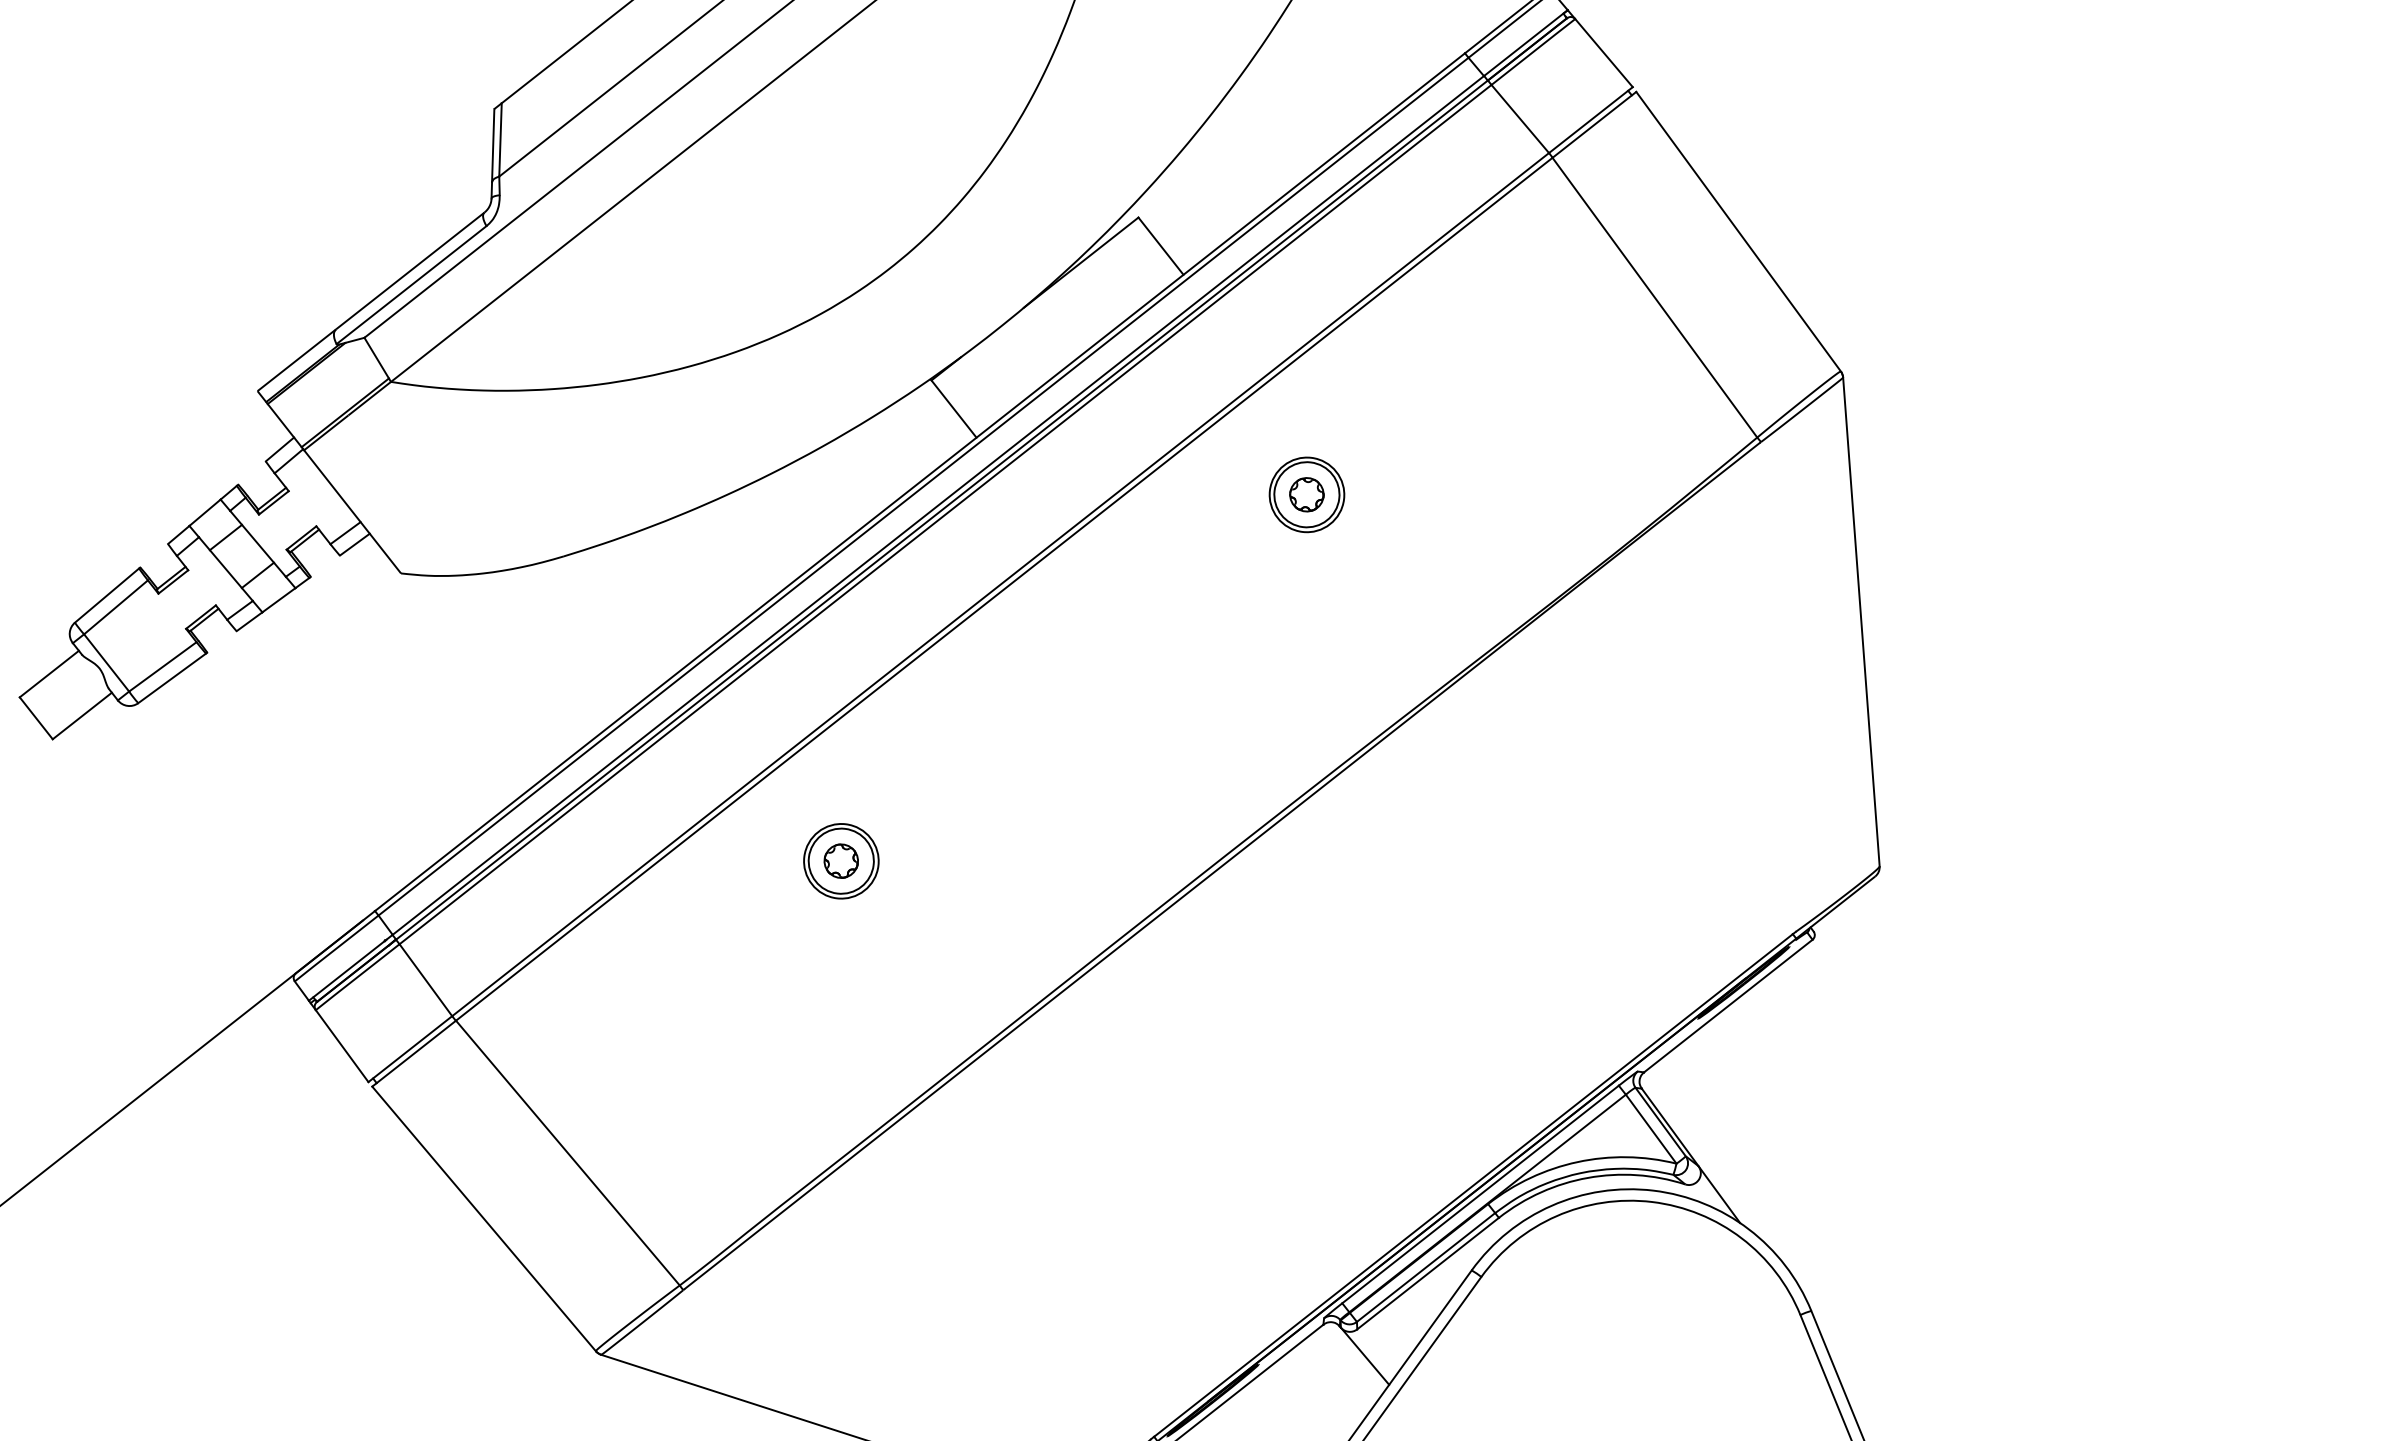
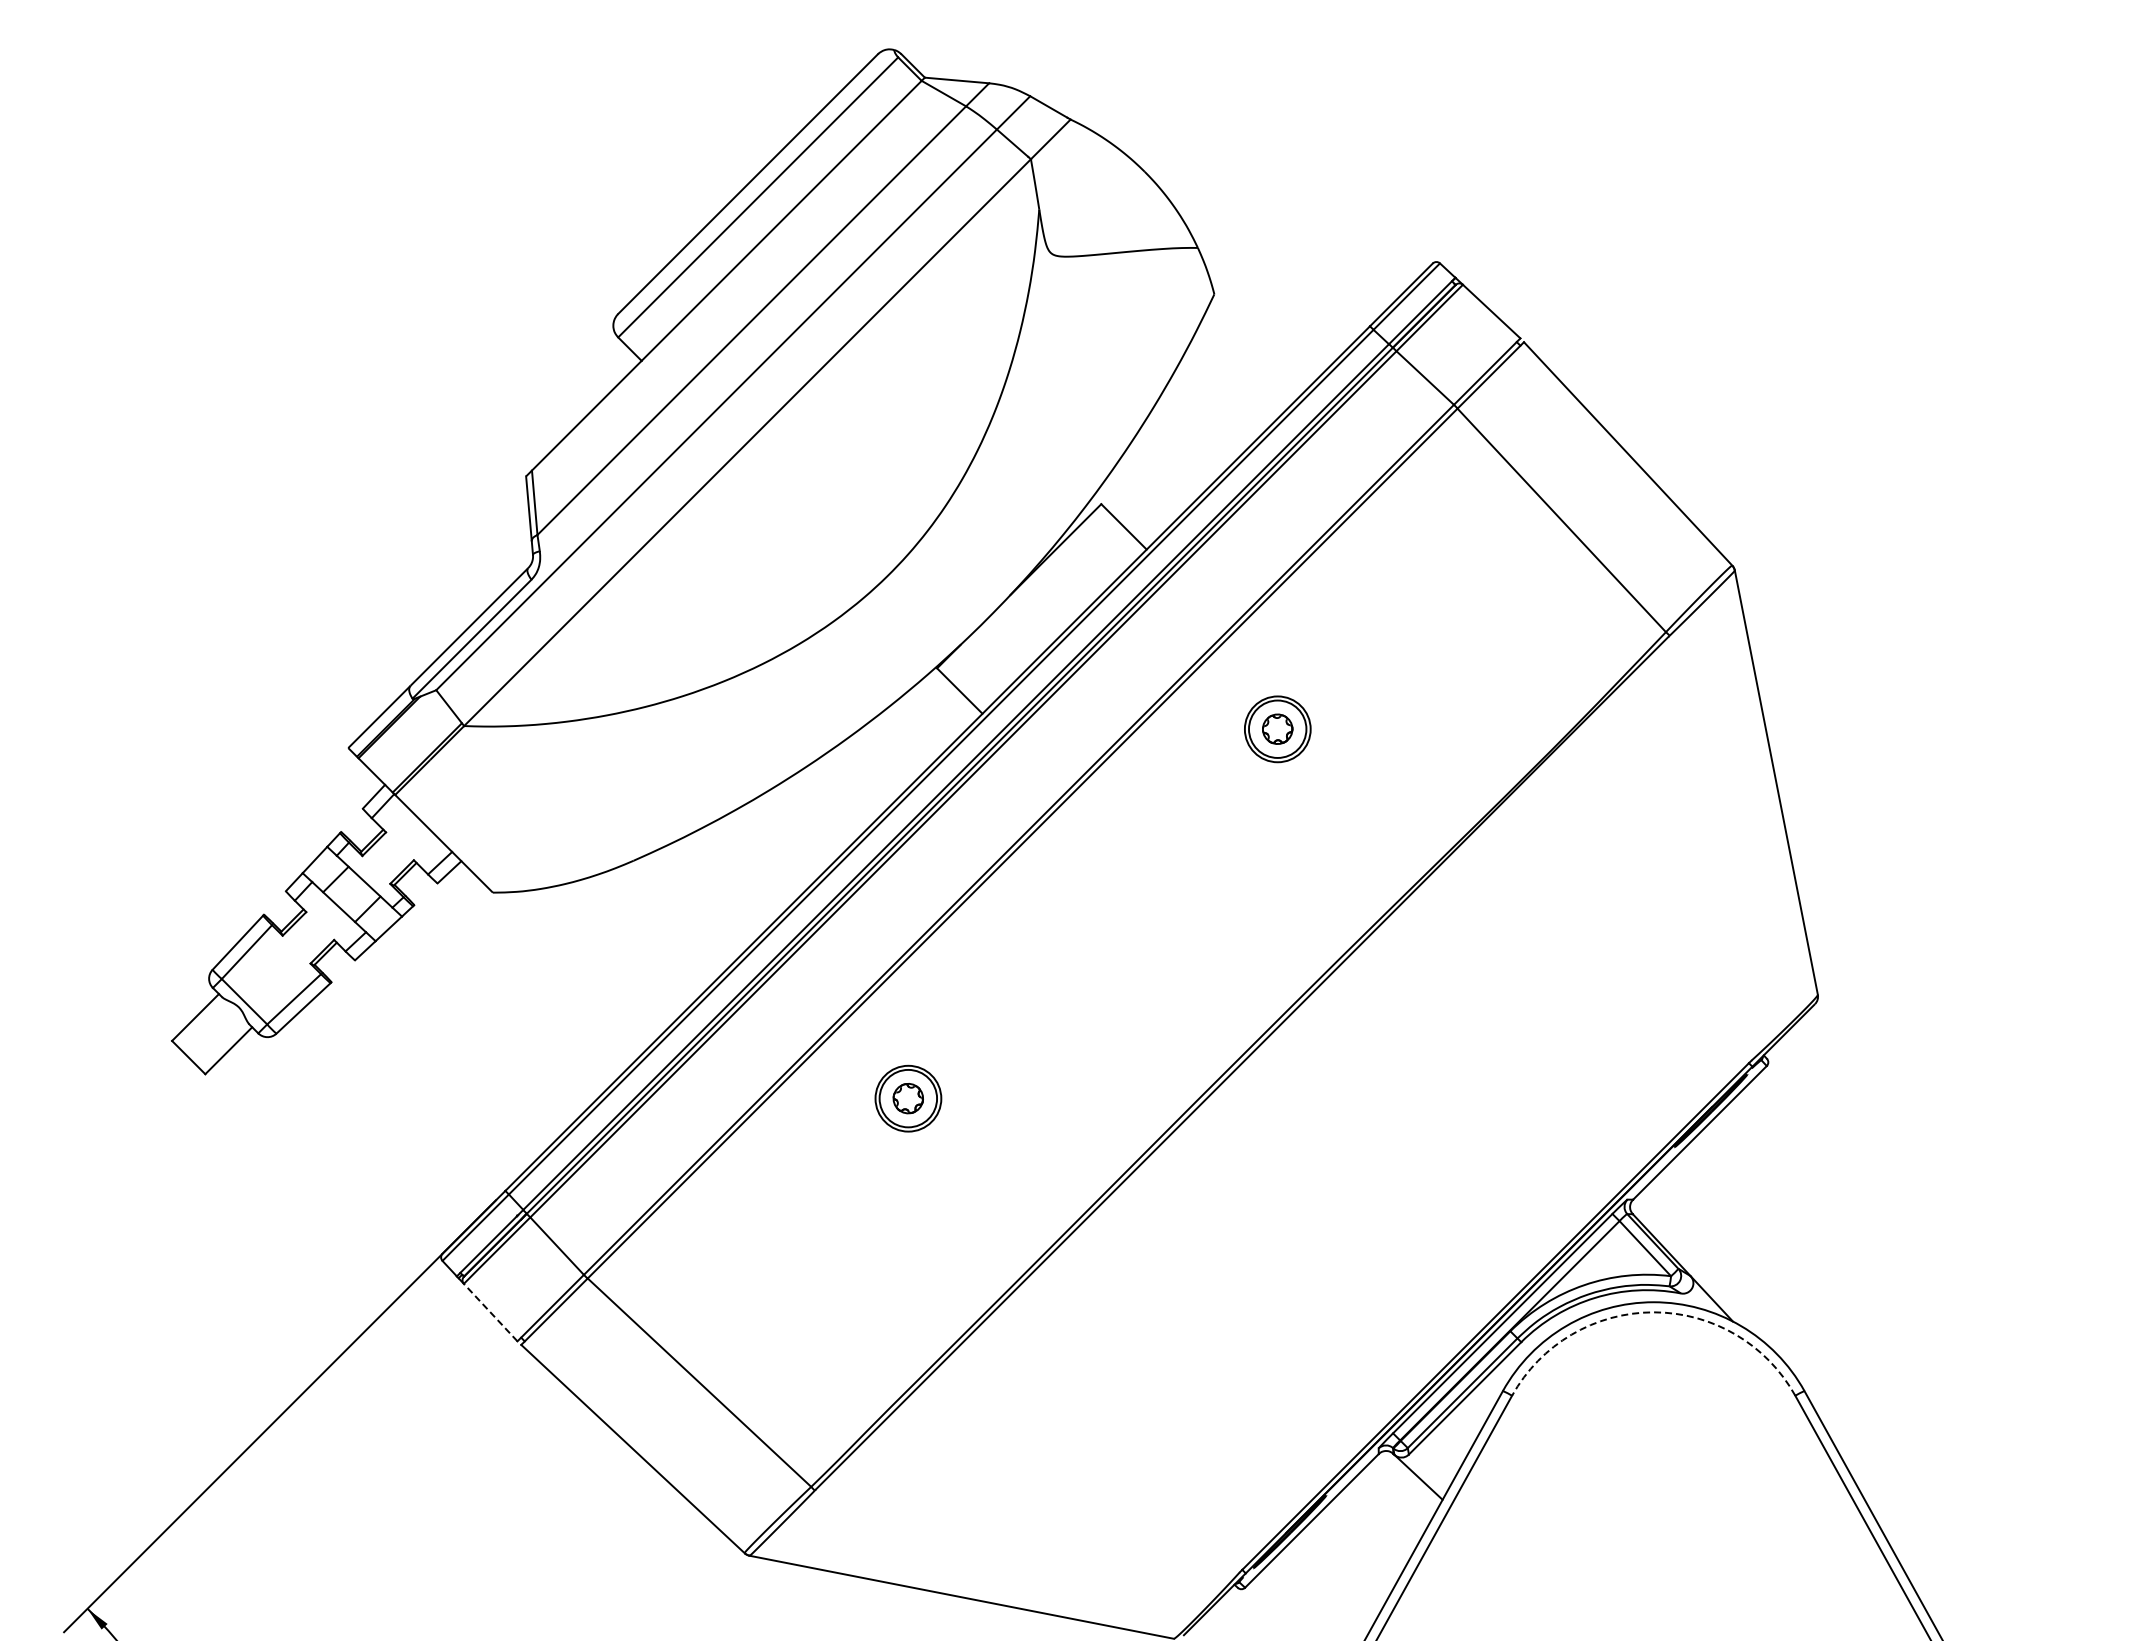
line: (341, 1045) -> (490, 1312), solid -> dashed
arc: (1651, 1202) -> (1653, 1312), solid -> dashed

